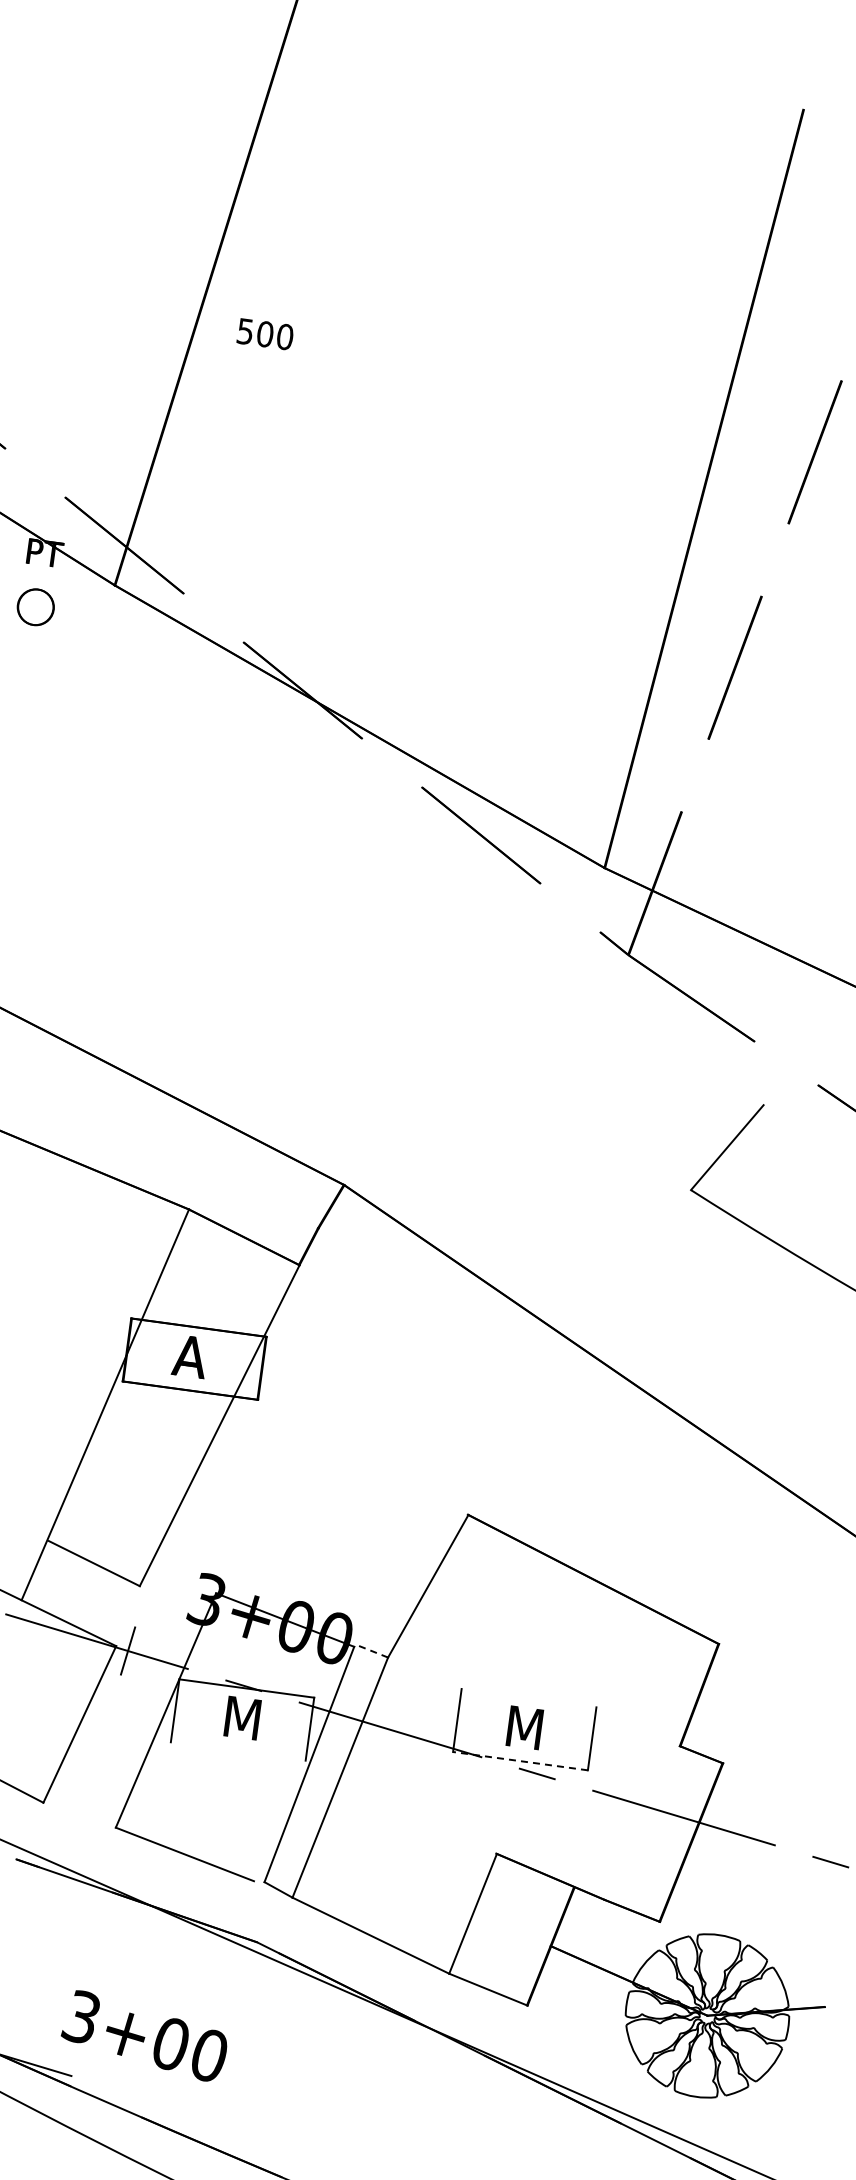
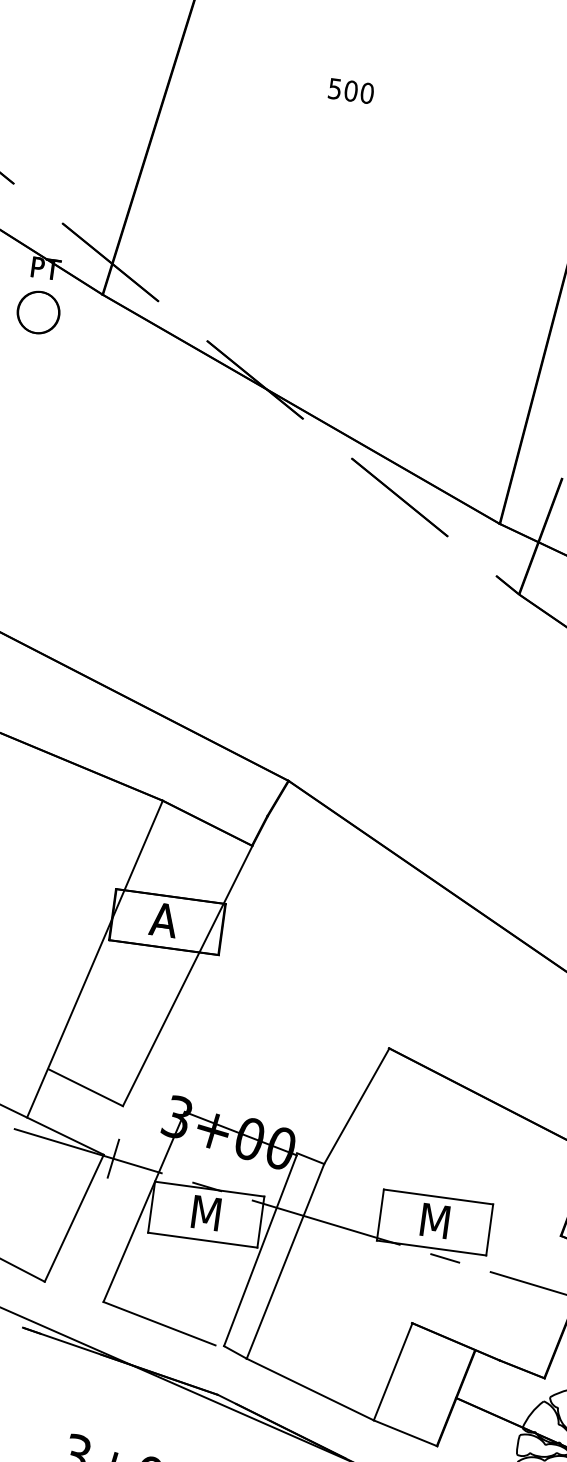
text: (264, 334) -> (350, 91), moved
circle: (35, 606) -> (38, 311), size x1.43
line: (370, 1650) -> (309, 1158), dashed -> solid
line: (528, 1698) -> (438, 1197), added
line: (237, 1751) -> (202, 1240), added
line: (520, 1761) -> (431, 1248), dashed -> solid

